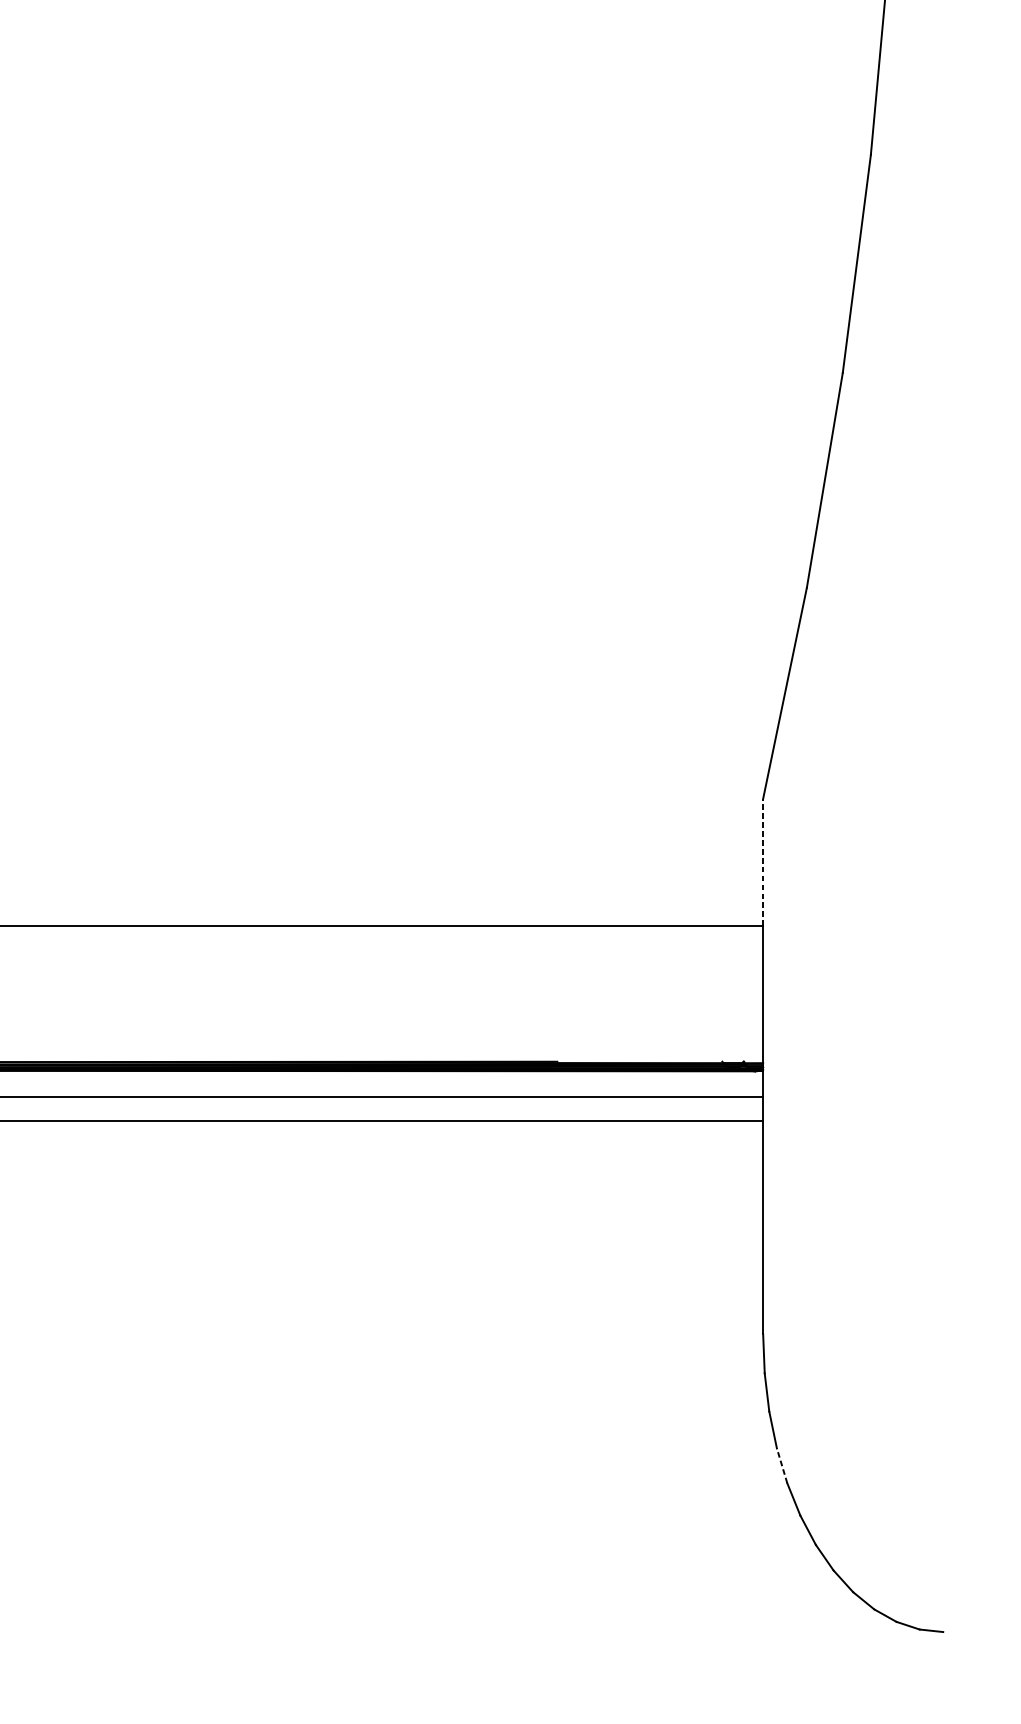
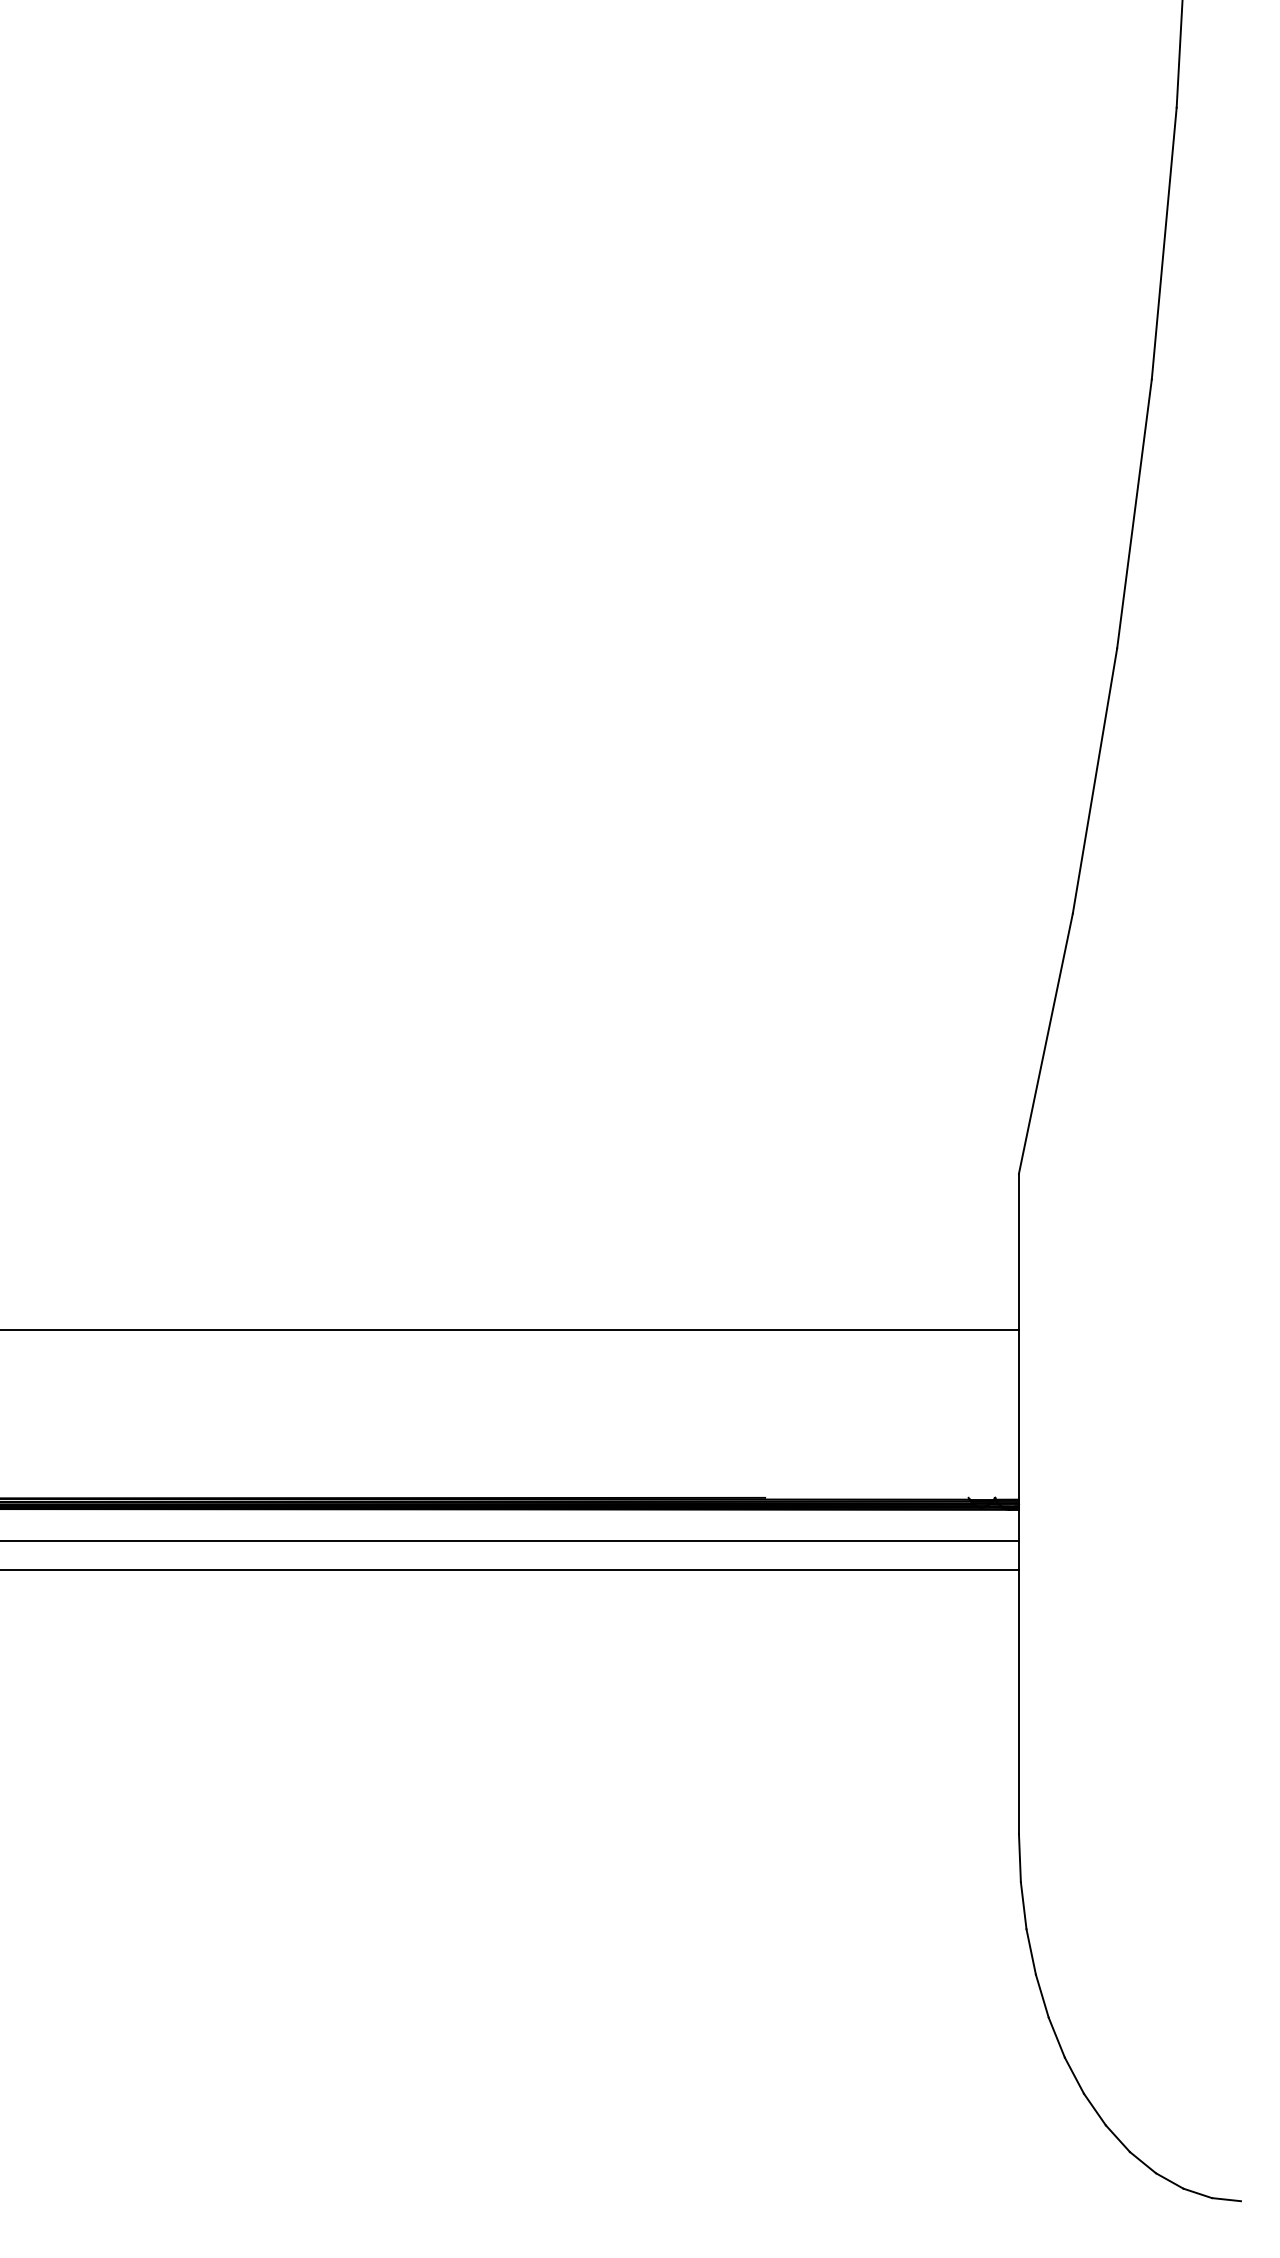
line: (762, 861) -> (1018, 1251), dashed -> solid
line: (782, 1465) -> (1042, 1995), dashed -> solid

